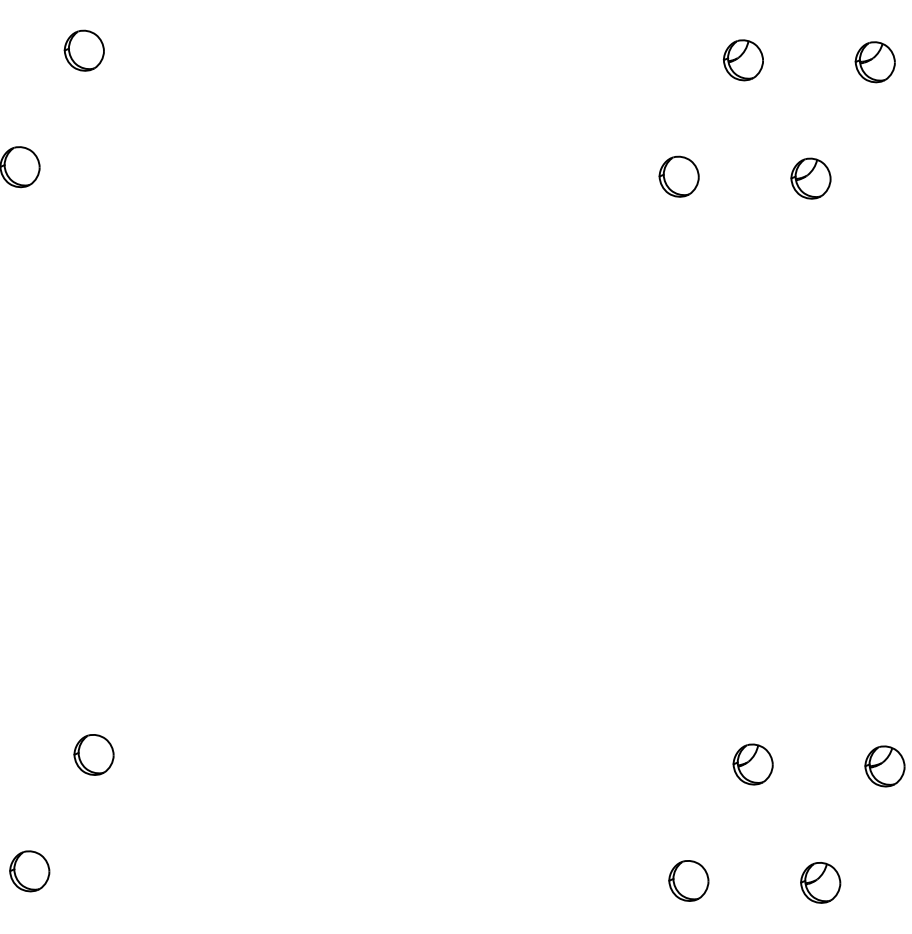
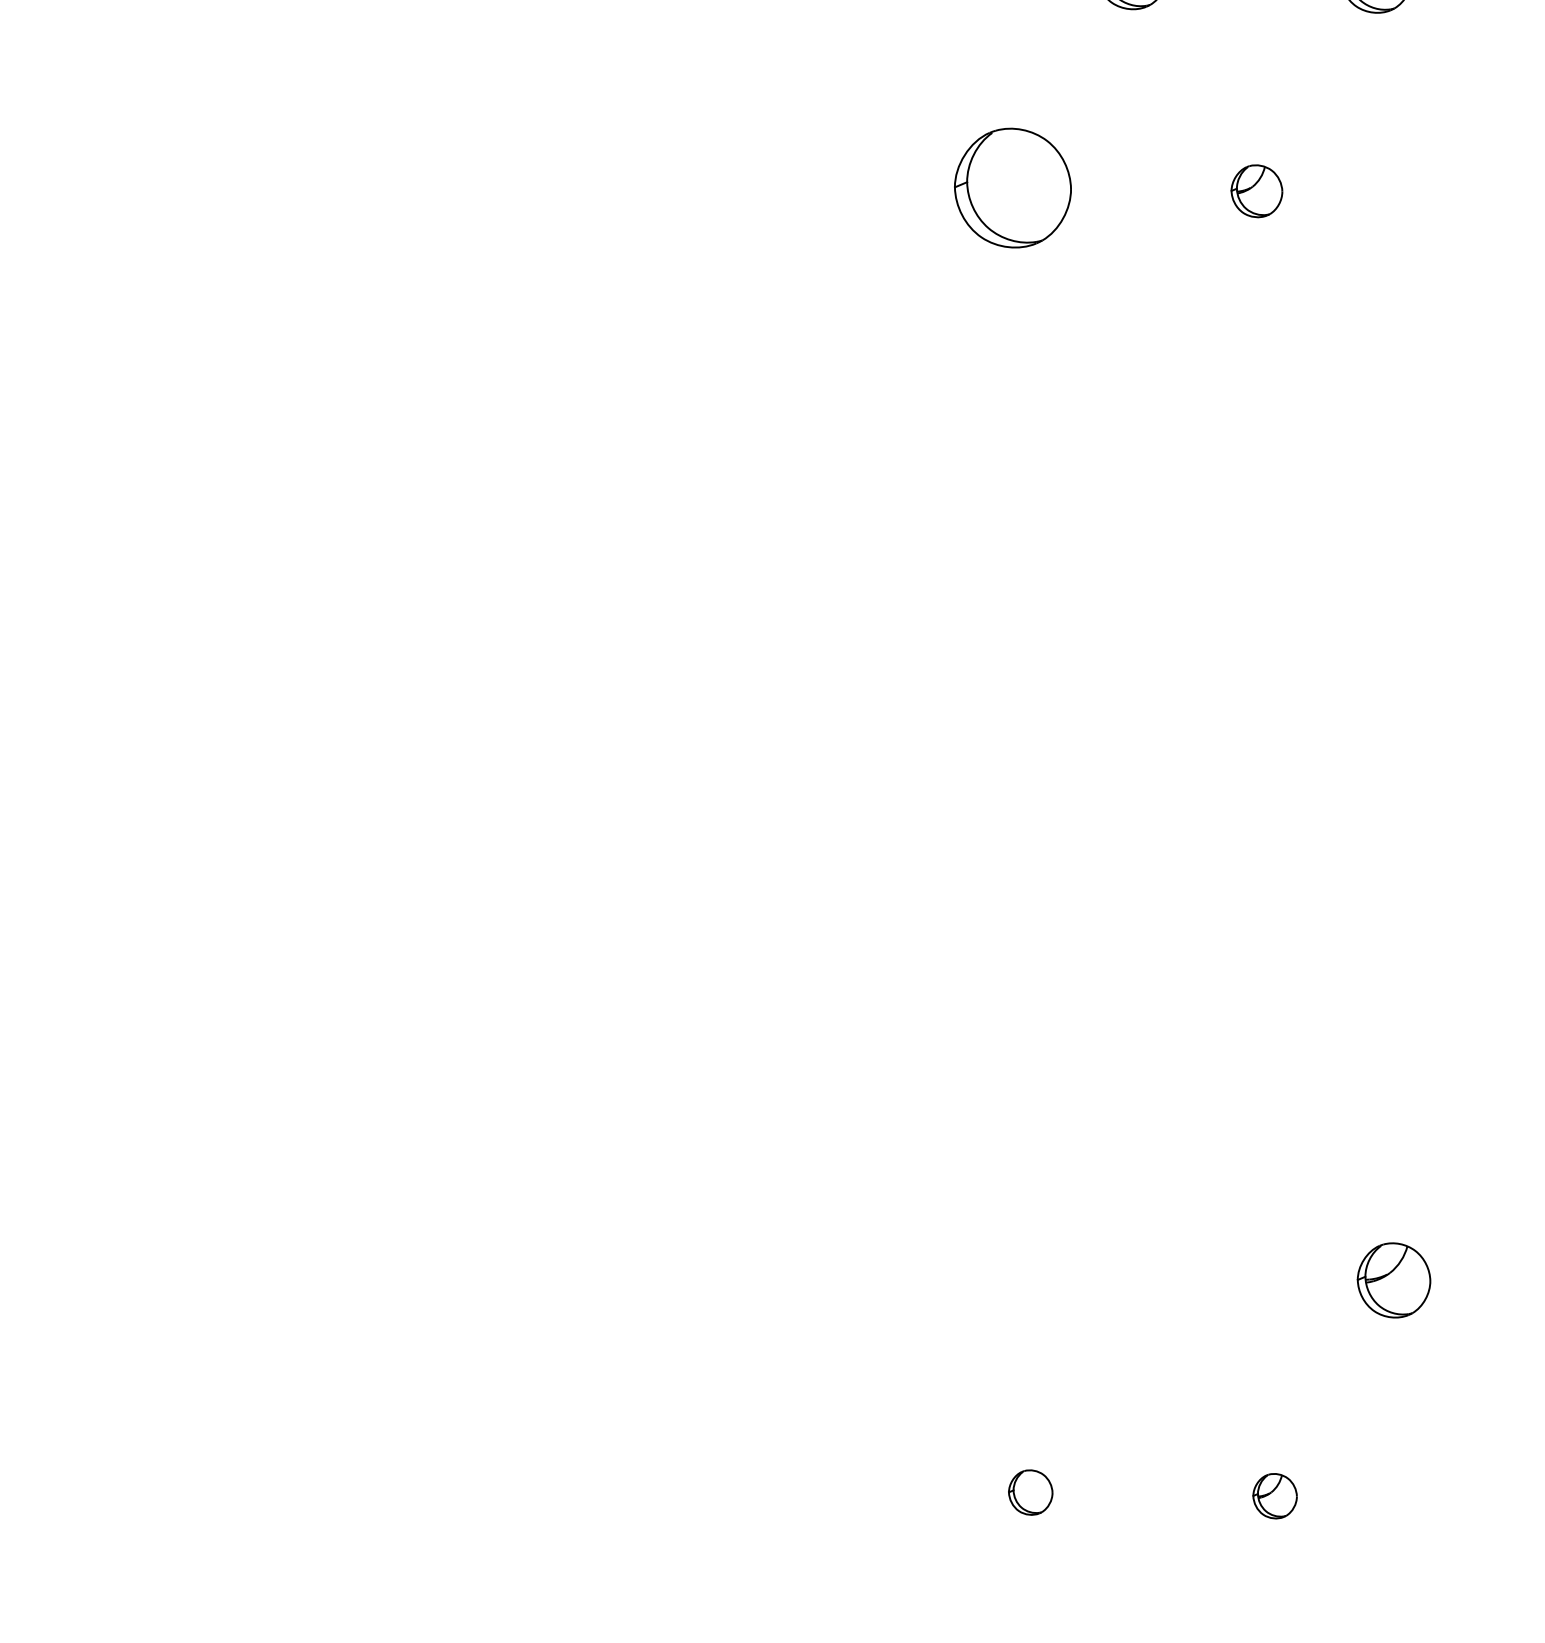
part: (678, 176) -> (1011, 187), size x1.6
part: (810, 178) -> (1255, 191), size x0.7
part: (752, 764) -> (1148, 1276), removed
part: (688, 880) -> (1029, 1491), size x0.6
part: (820, 882) -> (1274, 1495), size x0.6

